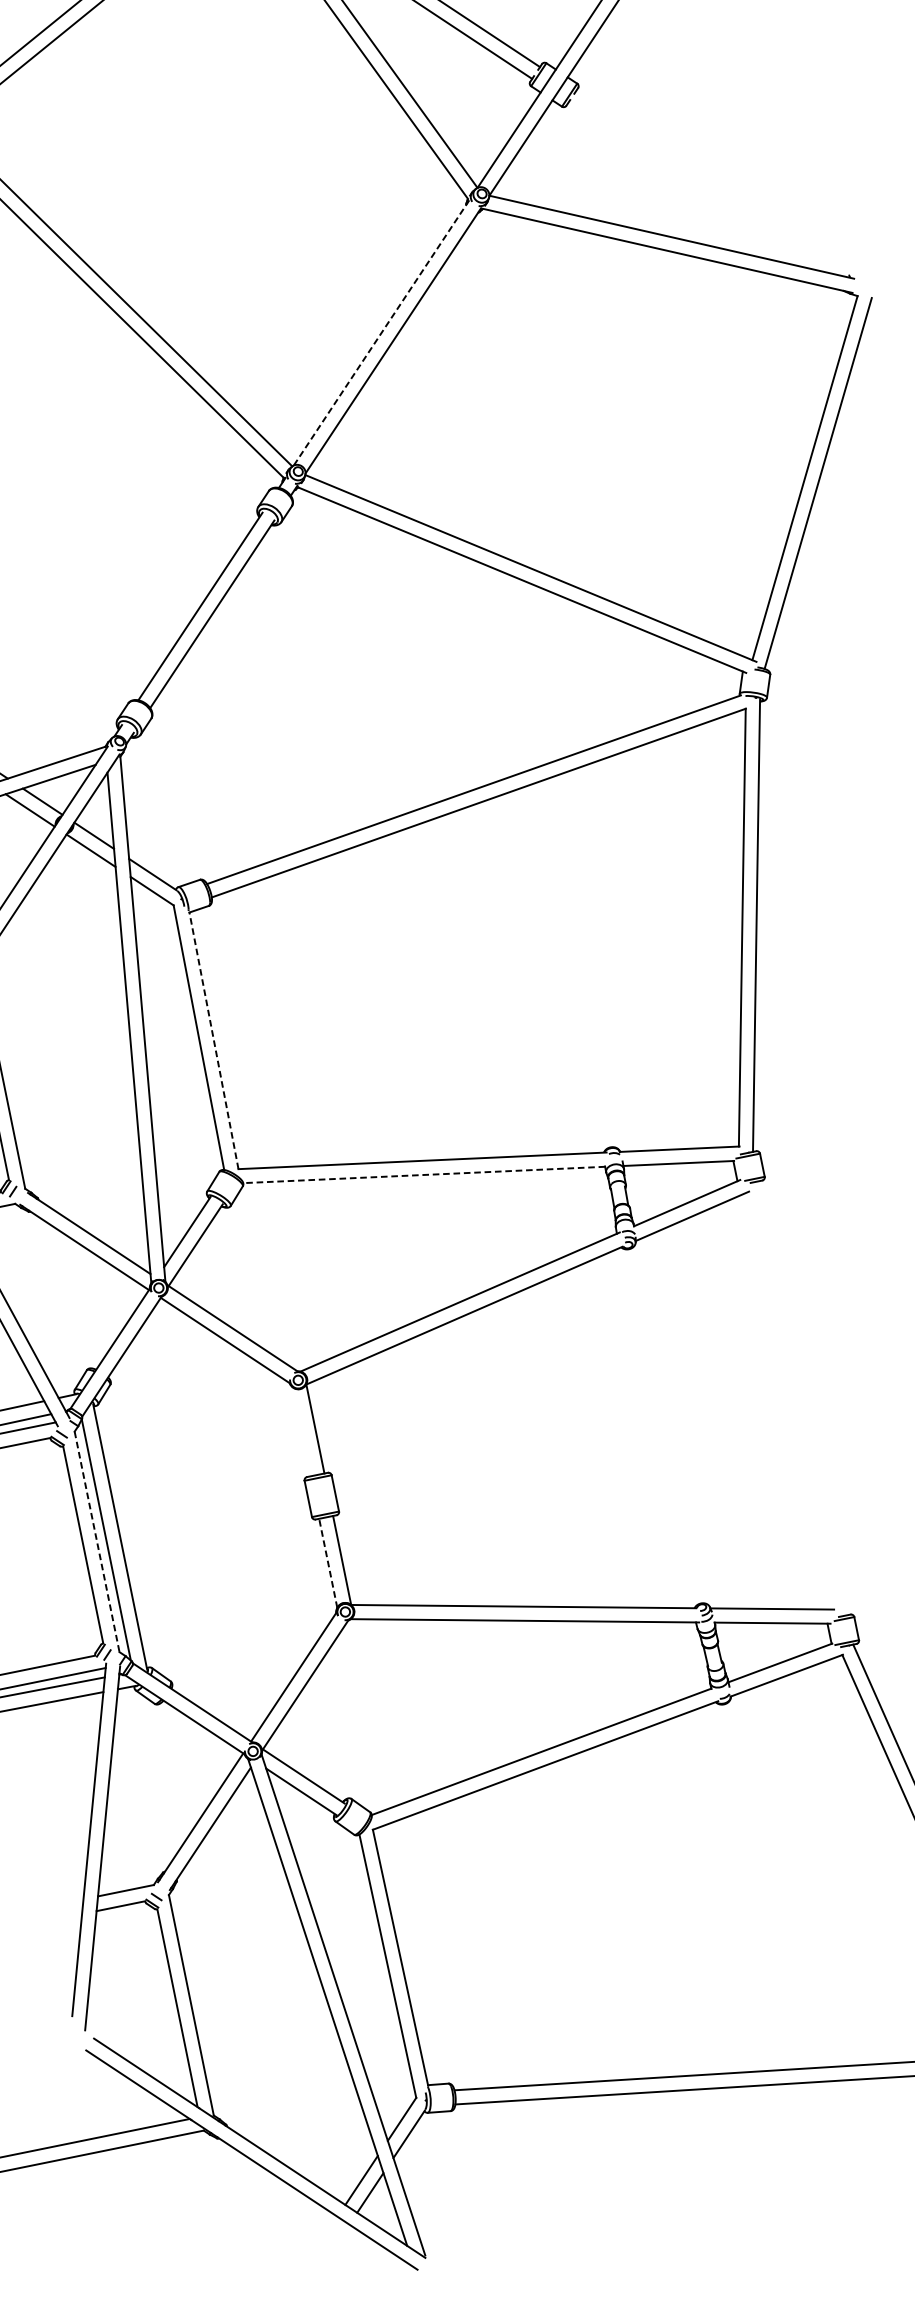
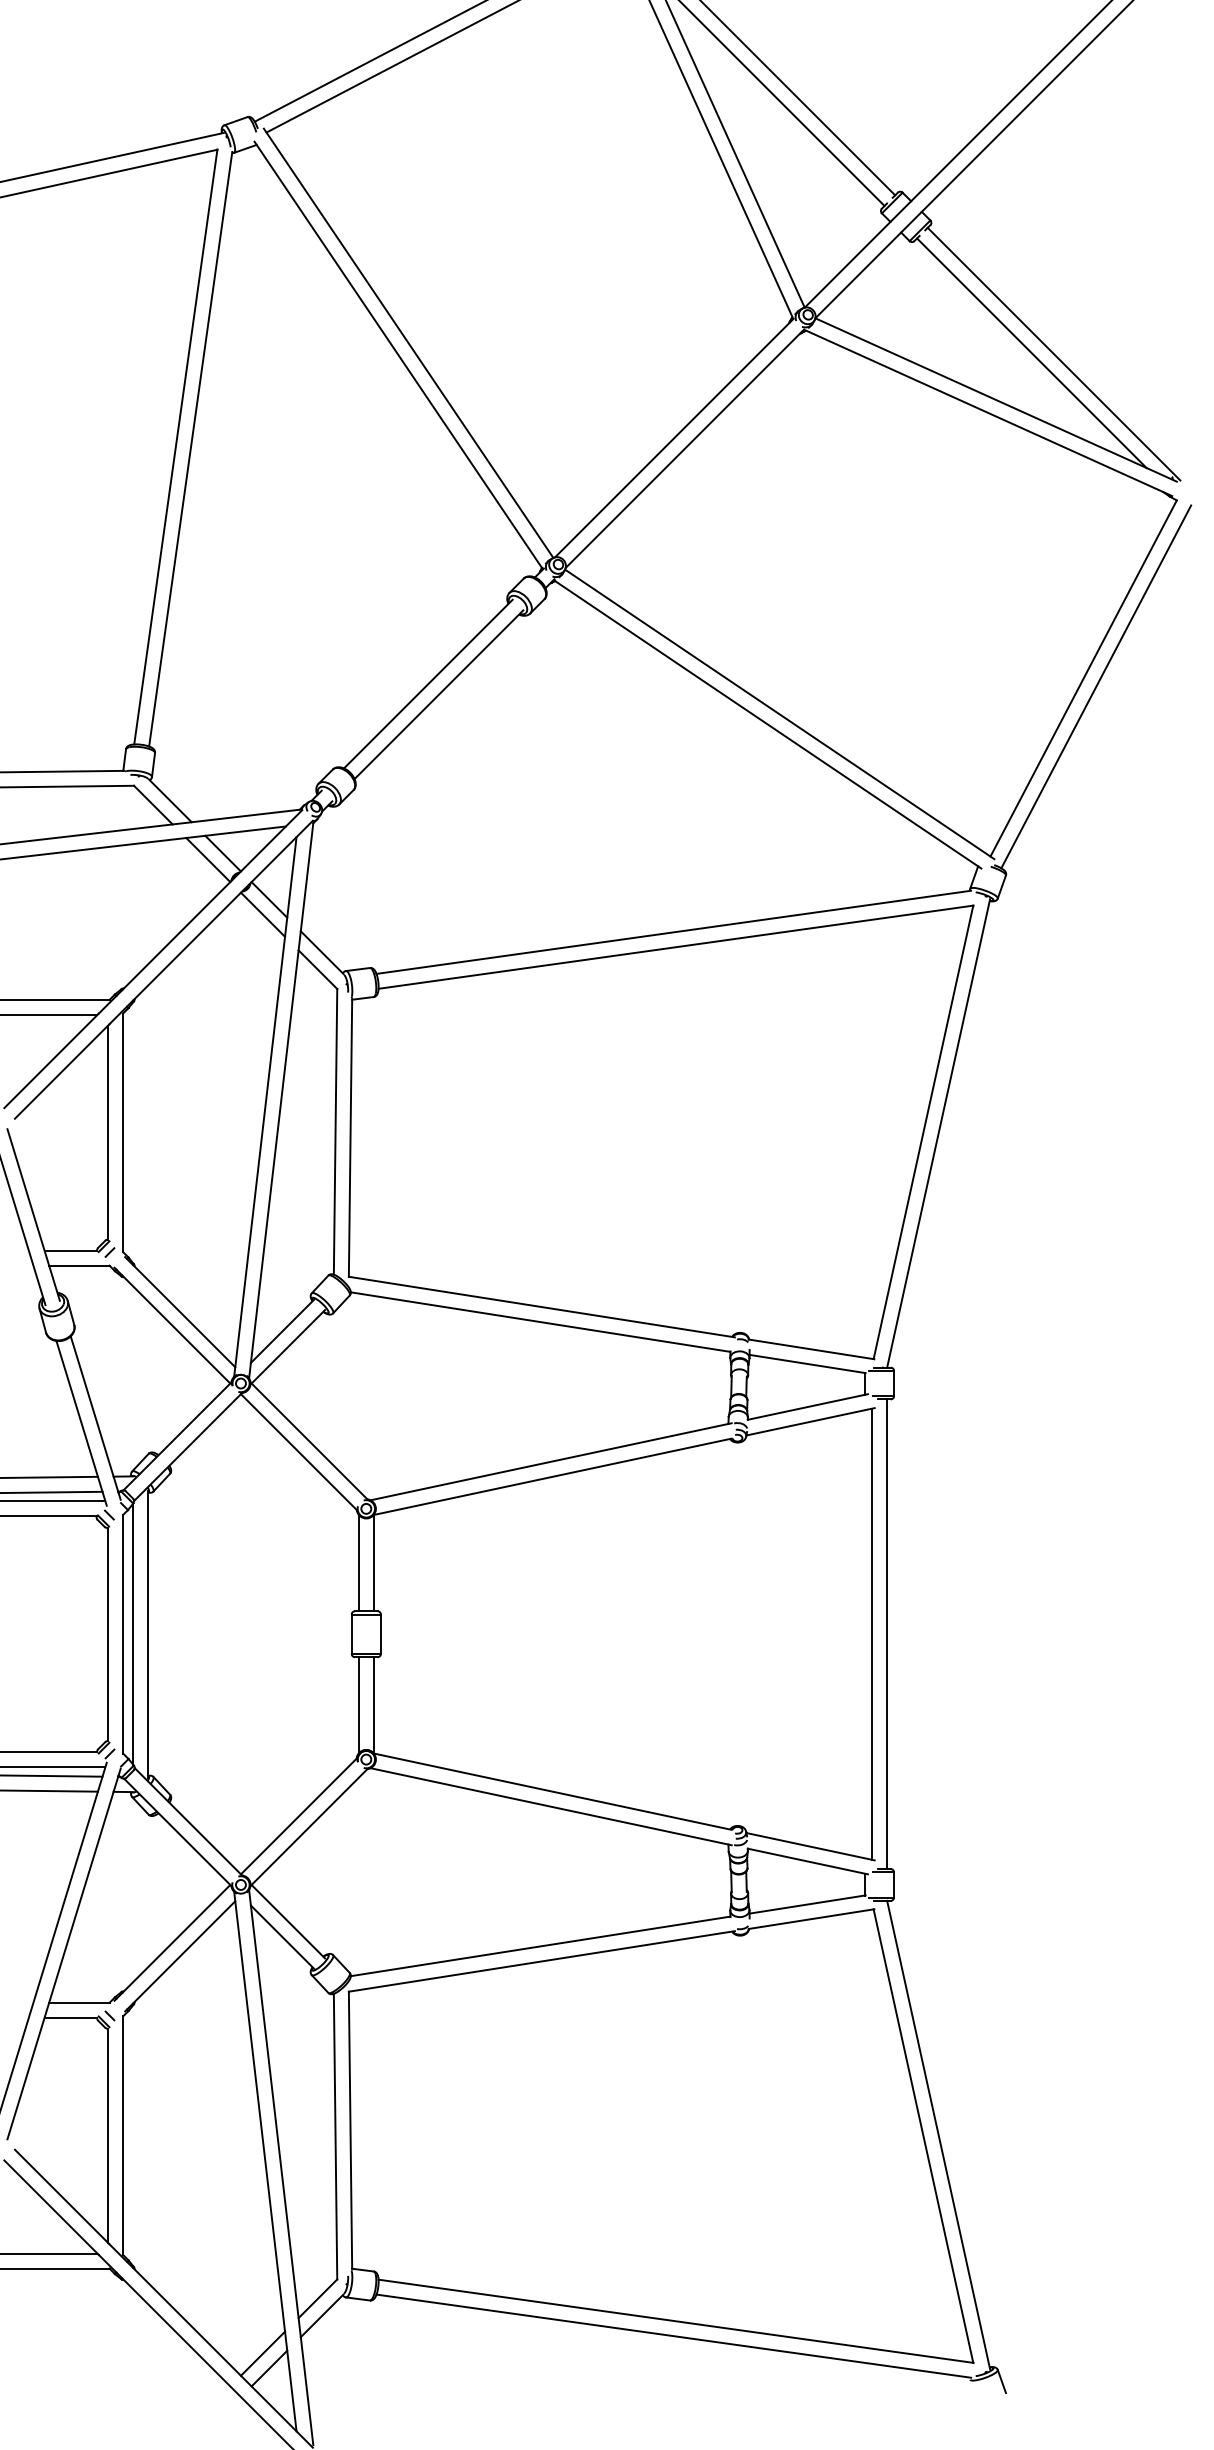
line: (716, 183) -> (1053, 353), added
line: (695, 187) -> (1031, 353), added
line: (381, 333) -> (674, 438), dashed -> solid
line: (213, 1040) -> (350, 1137), dashed -> solid
line: (424, 1175) -> (540, 1322), dashed -> solid
line: (802, 1398) -> (886, 1634), added
line: (788, 1400) -> (871, 1633), added
line: (301, 1431) -> (358, 1562), added
line: (97, 1542) -> (123, 1634), dashed -> solid
line: (327, 1562) -> (358, 1704), dashed -> solid

